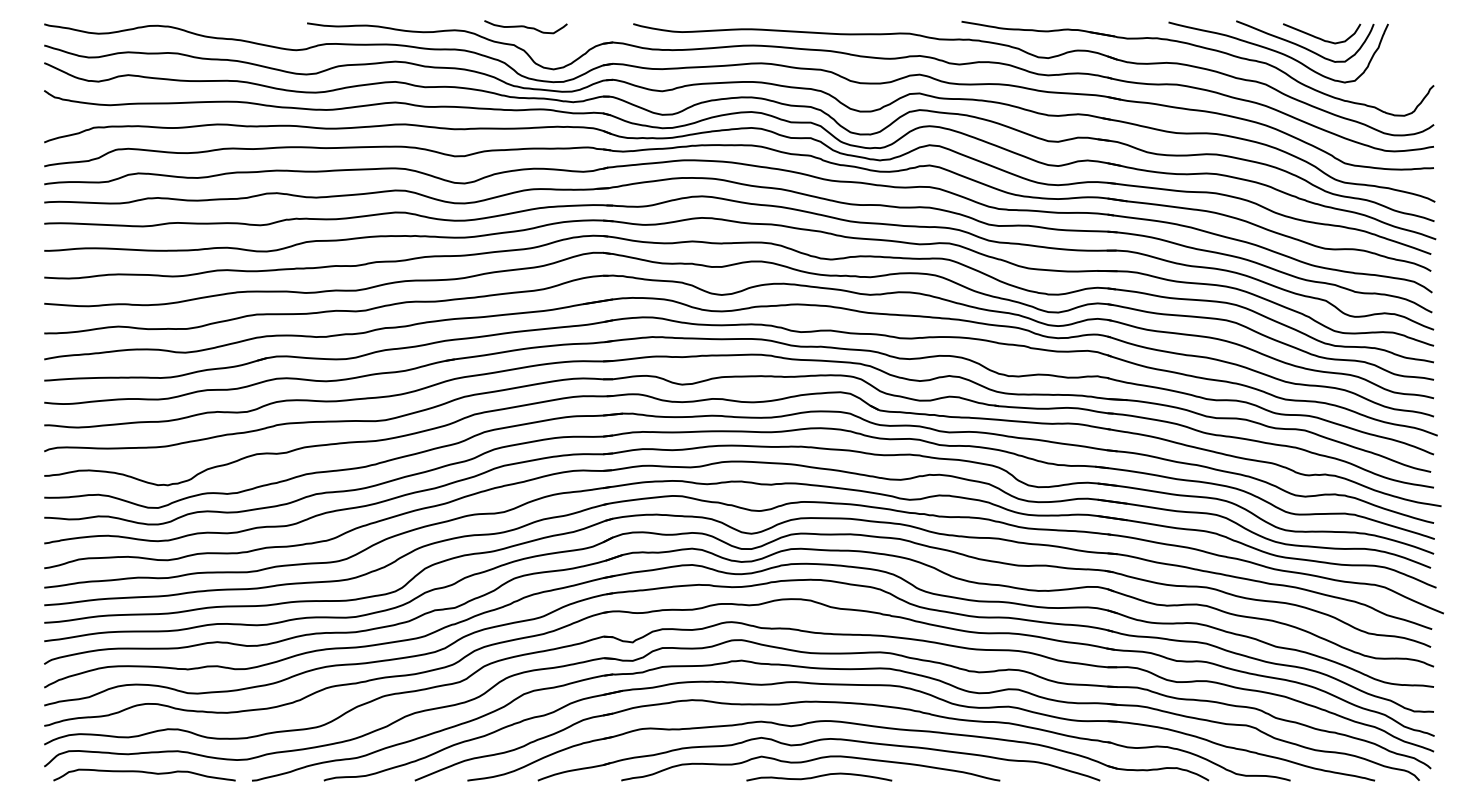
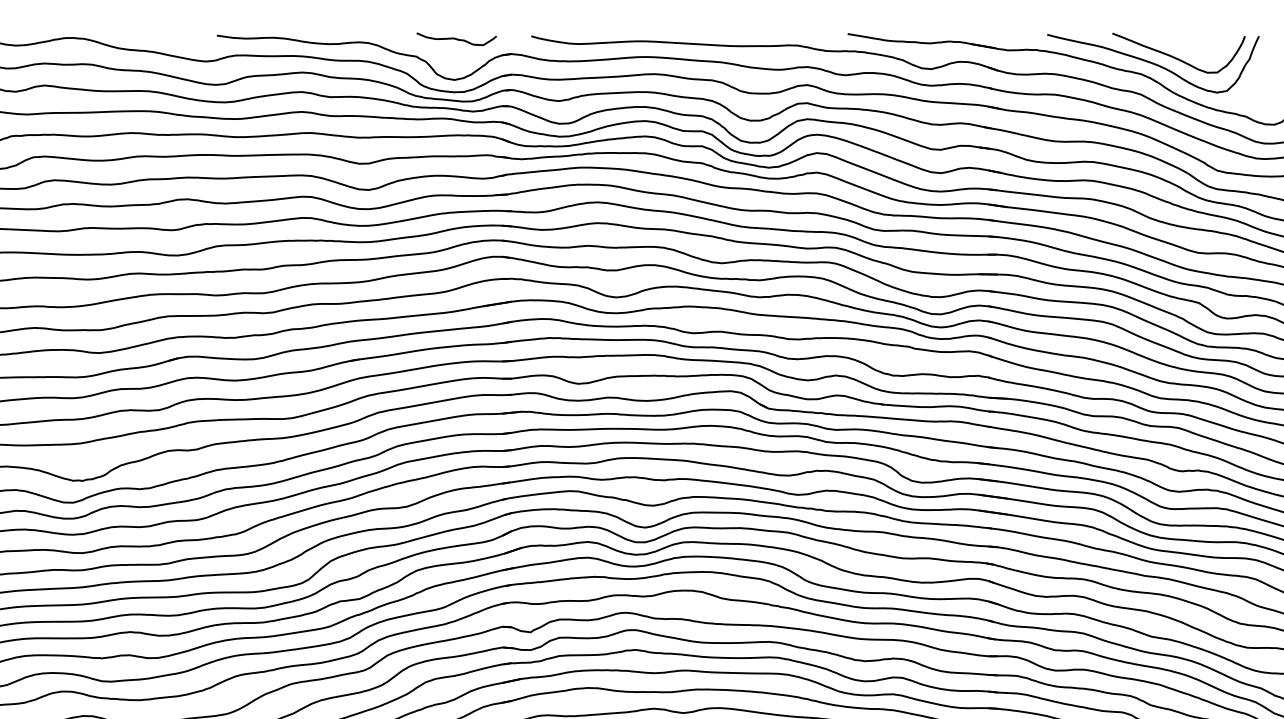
curve: (525, 27) -> (456, 39), moved
curve: (1319, 37) -> (1192, 49), removed

